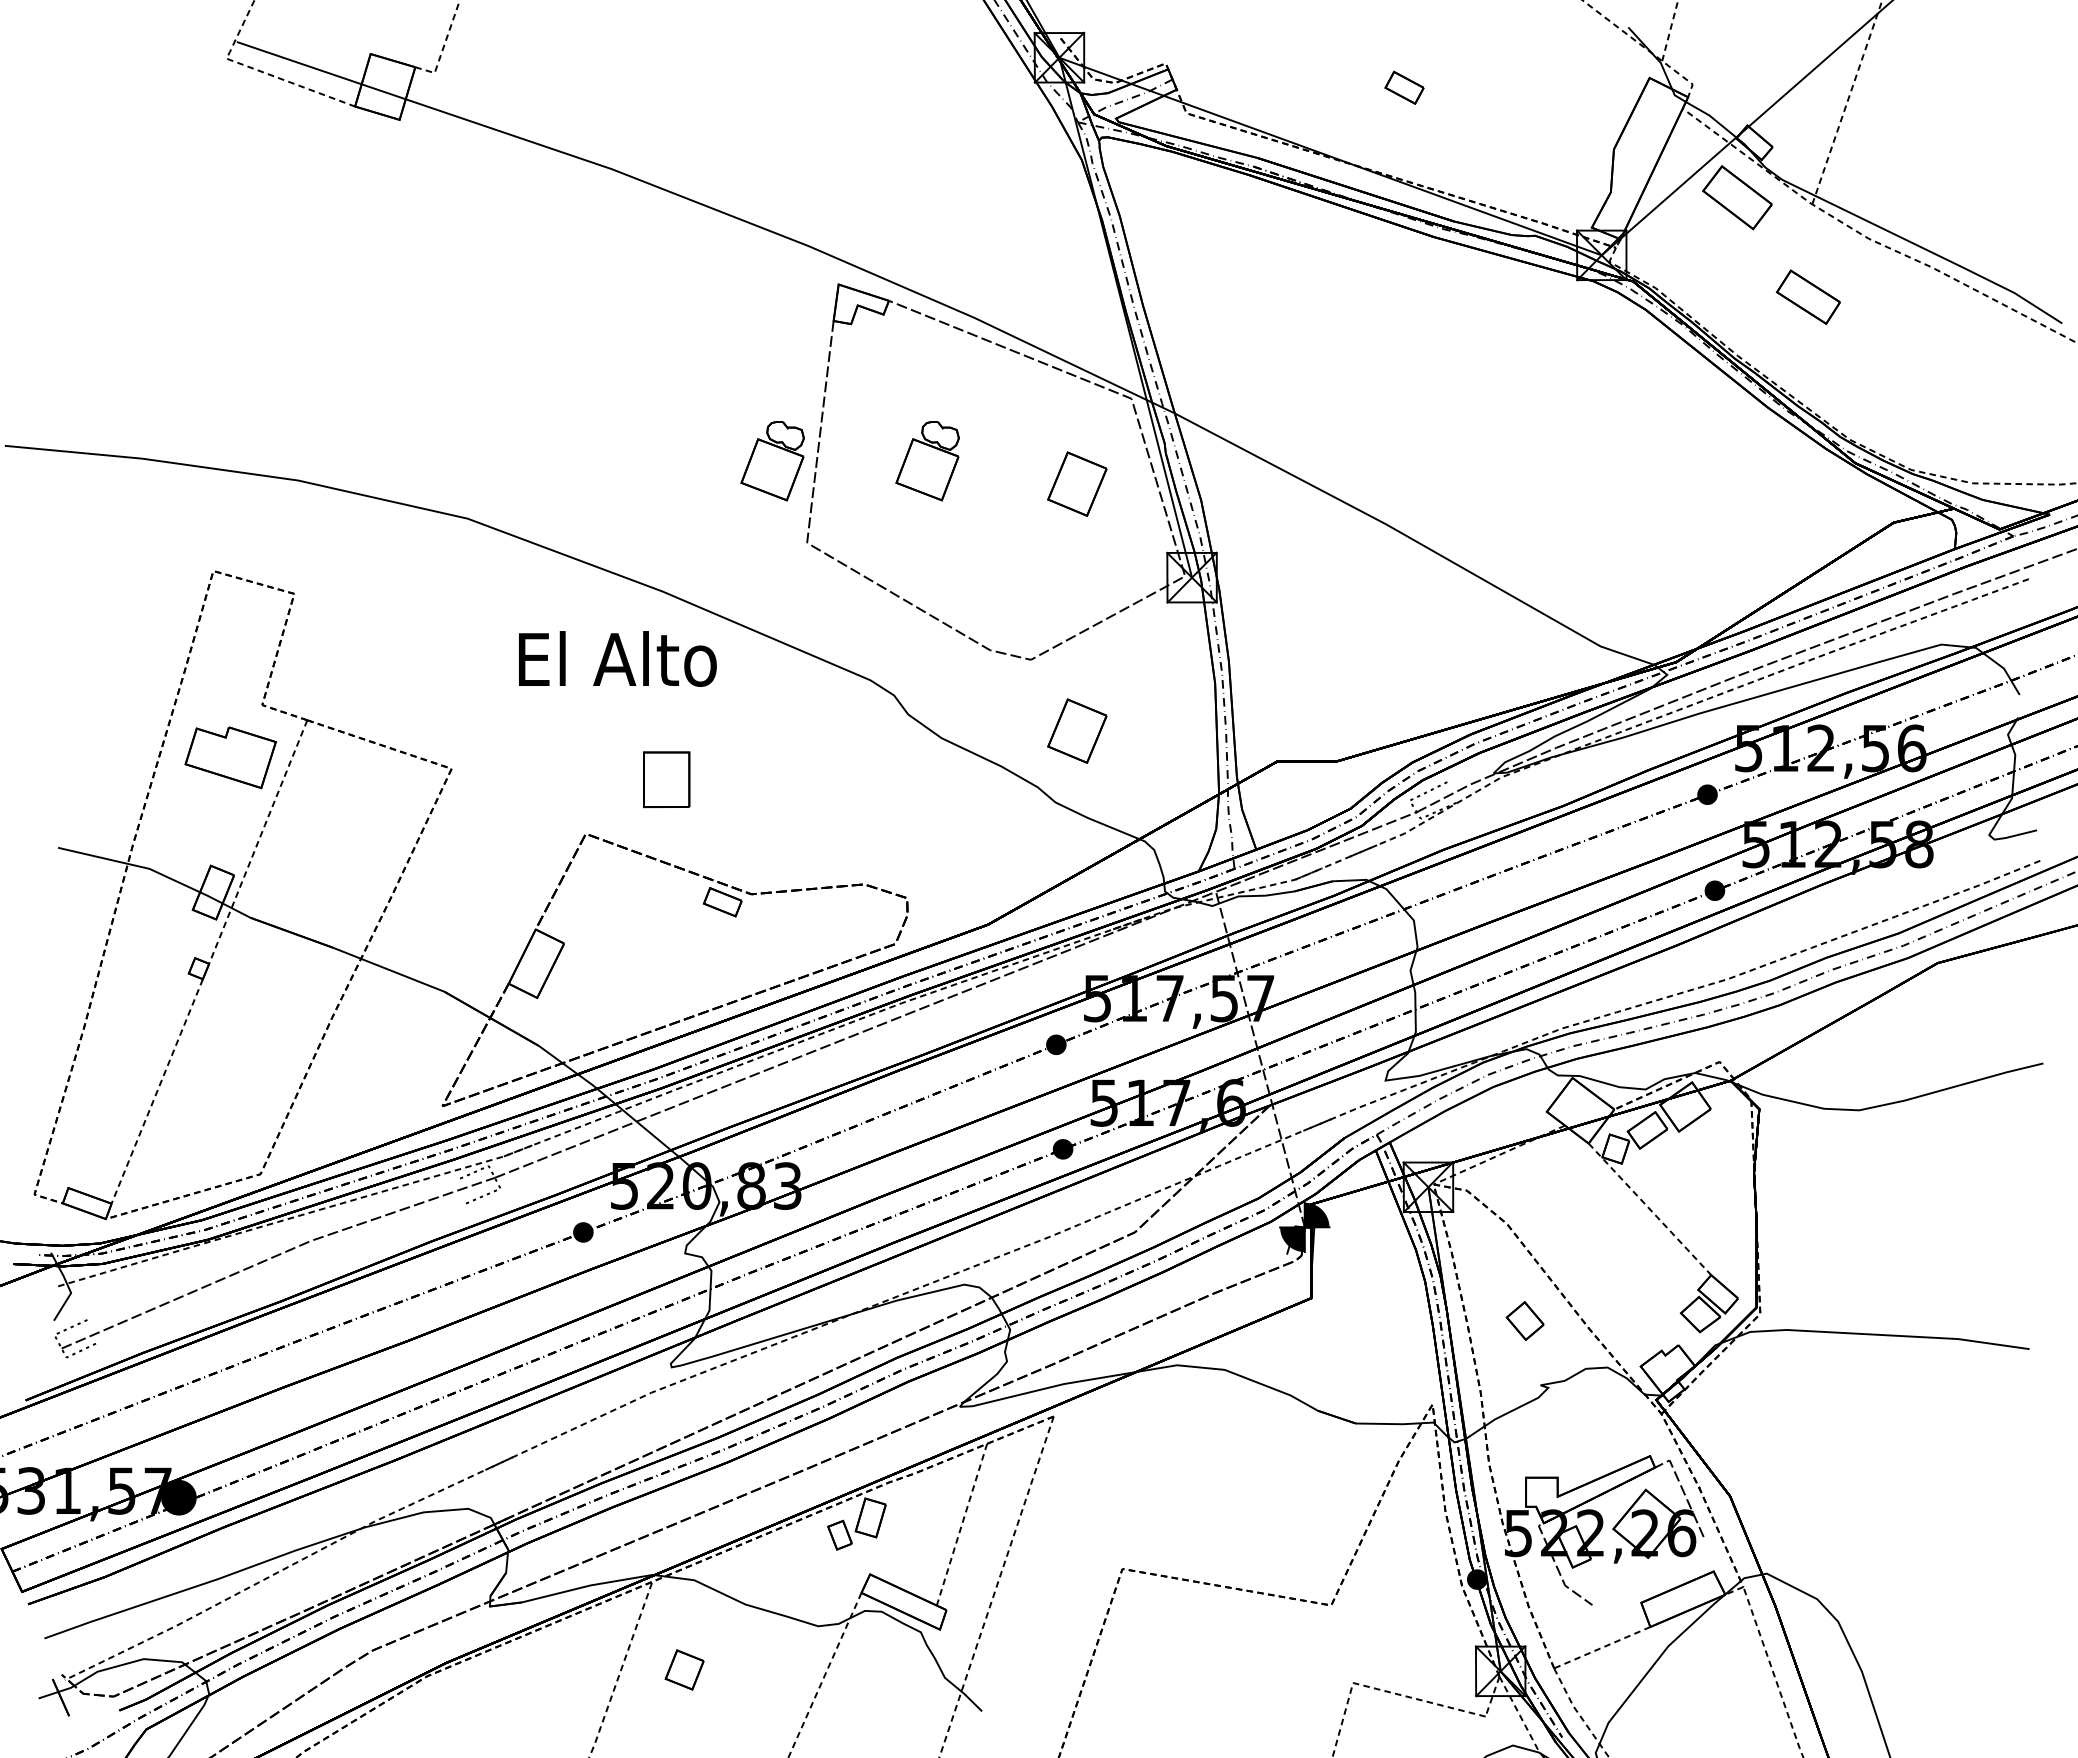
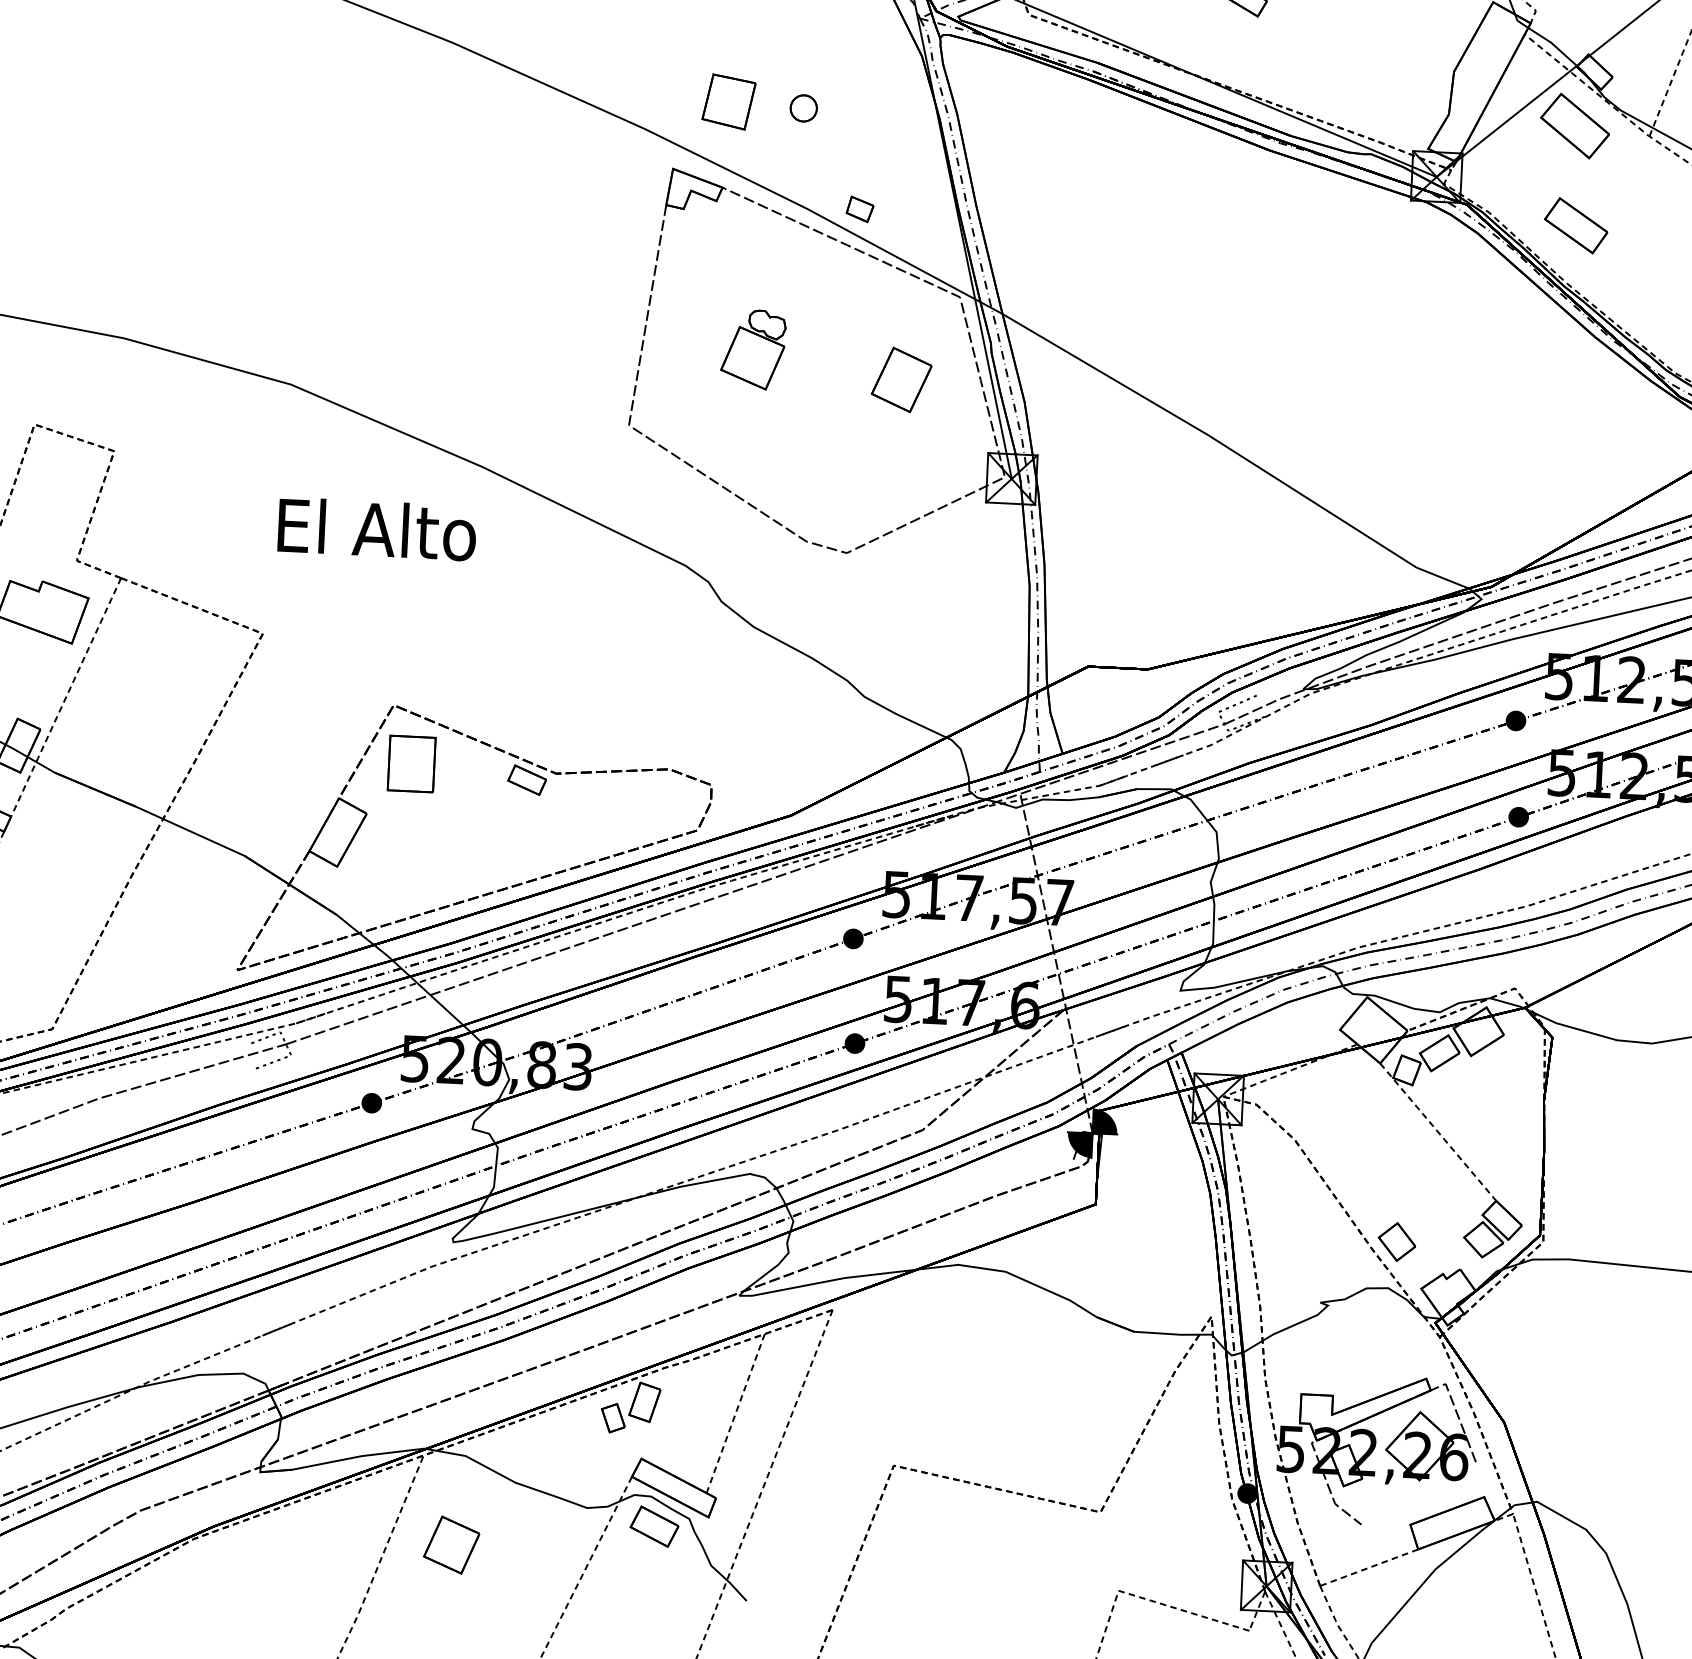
part: (890, 214) -> (728, 101), added
part: (966, 217) -> (804, 108), added
part: (1807, 296) -> (1575, 224), moved
part: (1027, 315) -> (860, 209), added
part: (772, 461) -> (598, 342), removed
text: (617, 658) -> (377, 528), moved
part: (1077, 730) -> (889, 625), removed
part: (666, 779) -> (411, 763), moved
part: (1524, 1320) -> (1396, 1241), moved
part: (886, 1641) -> (654, 1526), added
part: (684, 1669) -> (451, 1544), size x1.43

